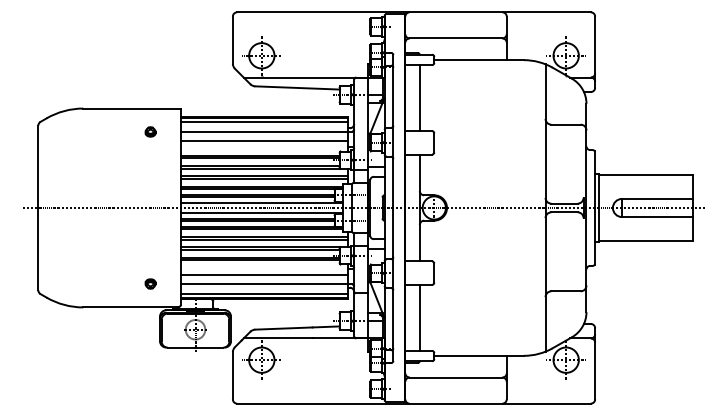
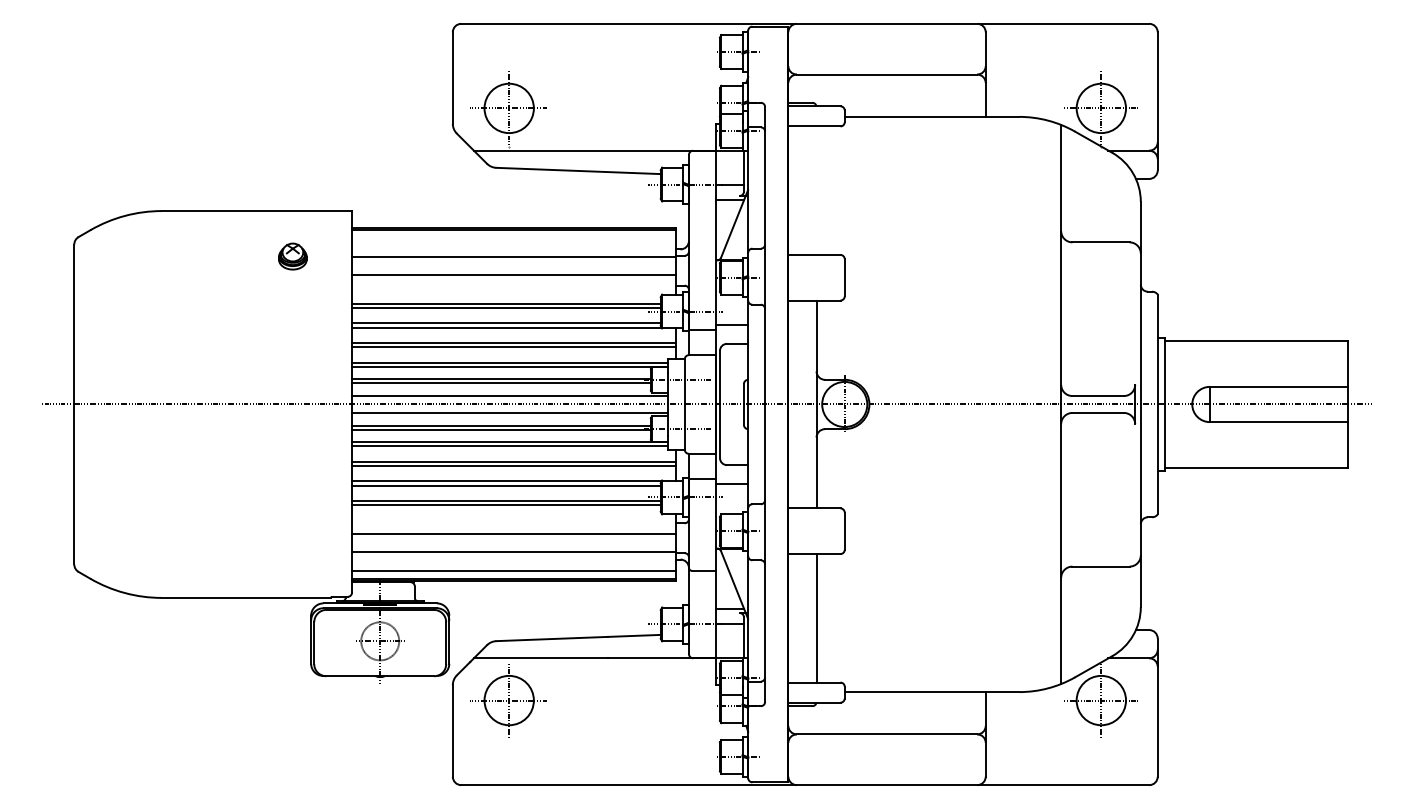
line: (419, 98) -> (815, 191), removed
line: (264, 122) -> (514, 238), removed
part: (150, 131) -> (292, 255), size x1.4
part: (150, 283) -> (292, 551), removed

